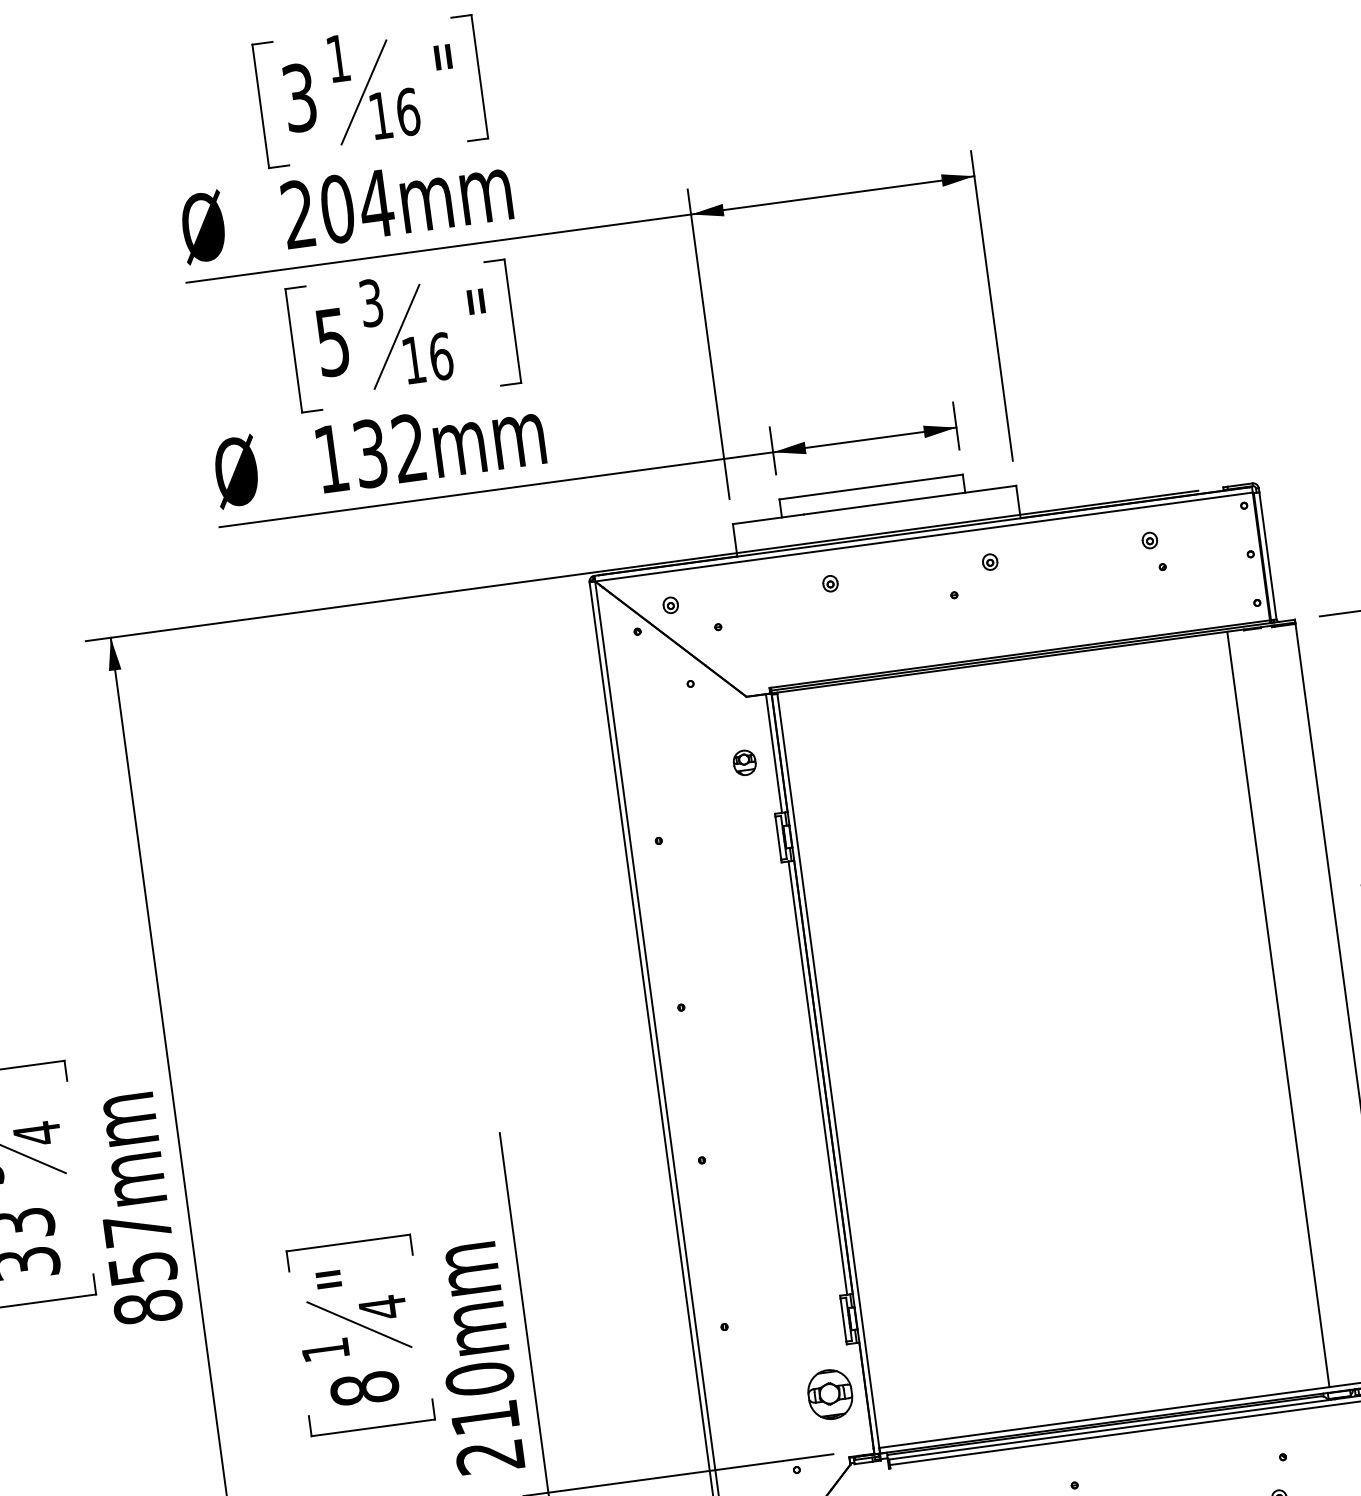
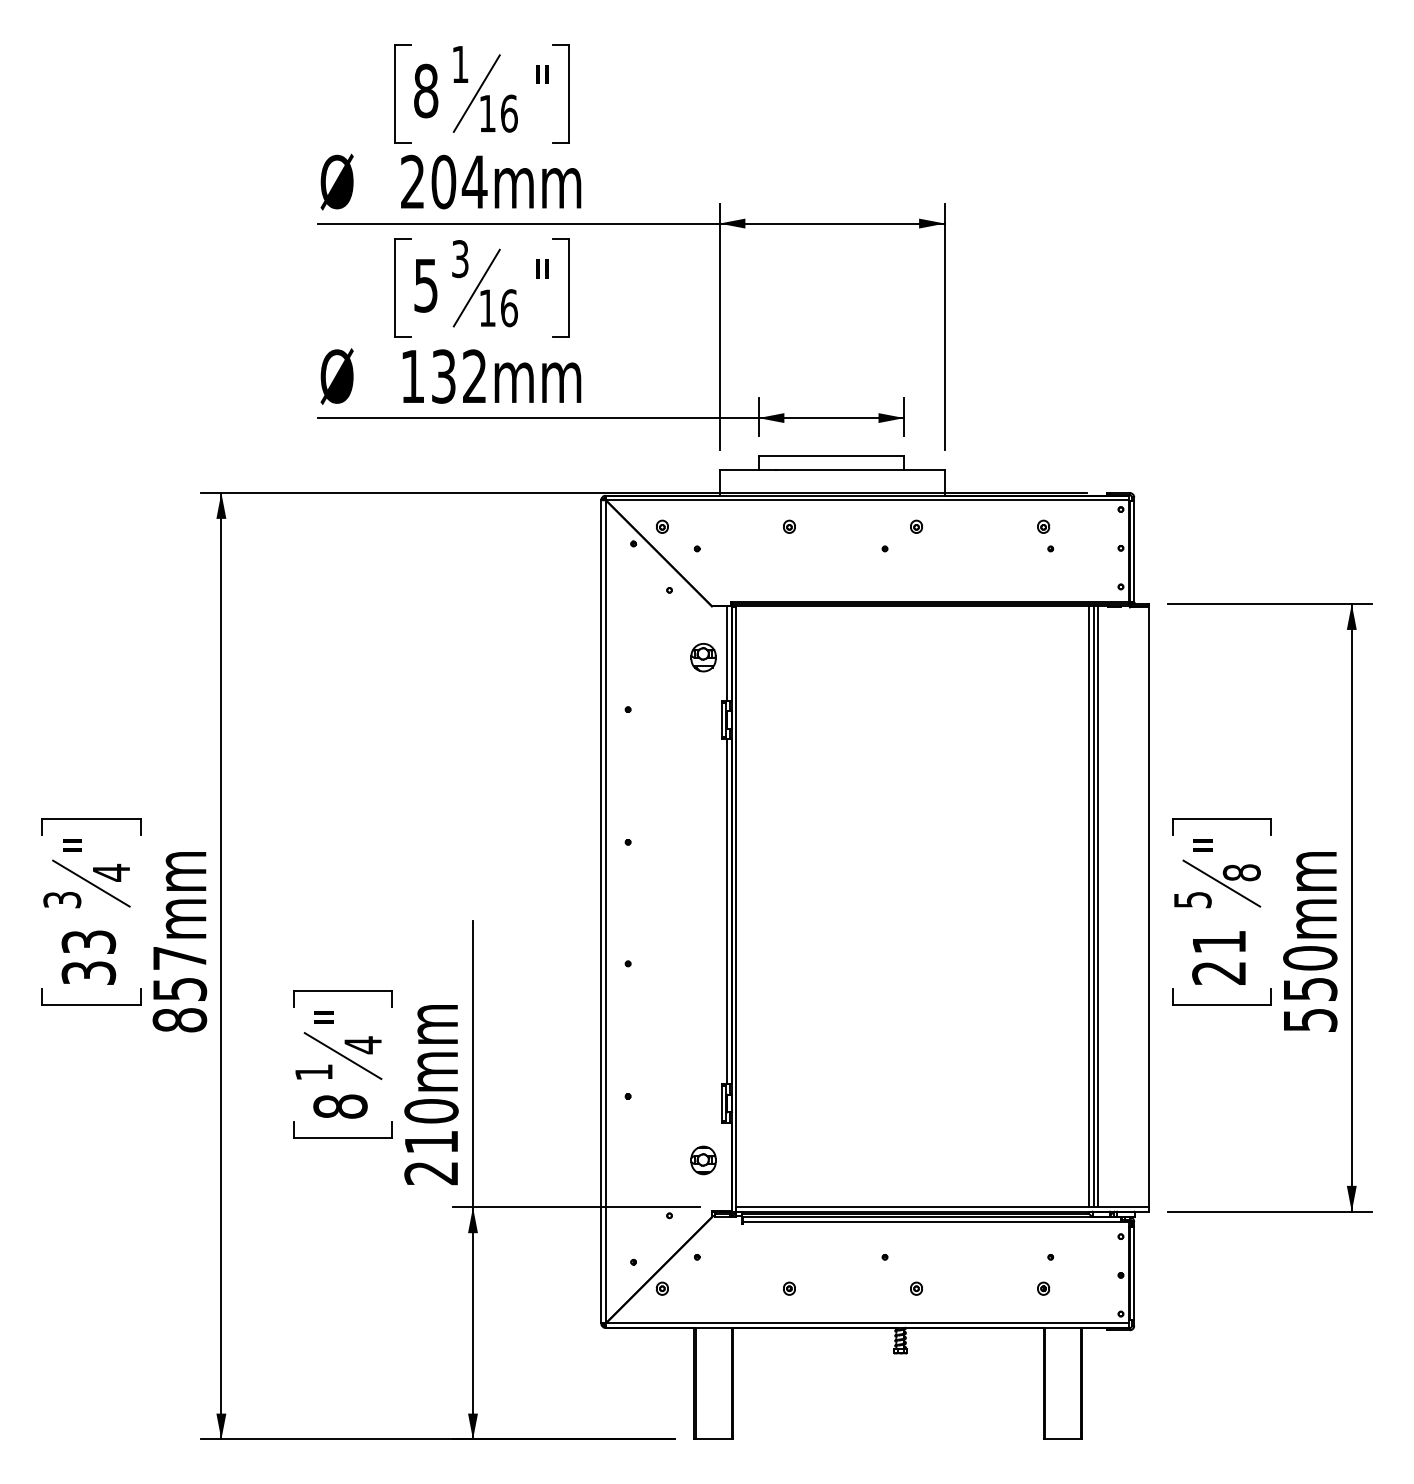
text: (300, 97) -> (426, 90), 3 -> 8
part: (744, 762) -> (703, 657), size x1.43
line: (1283, 1008) -> (1098, 906), added
line: (1270, 1010) -> (1088, 906), added
part: (830, 1394) -> (703, 1160), size x0.71

